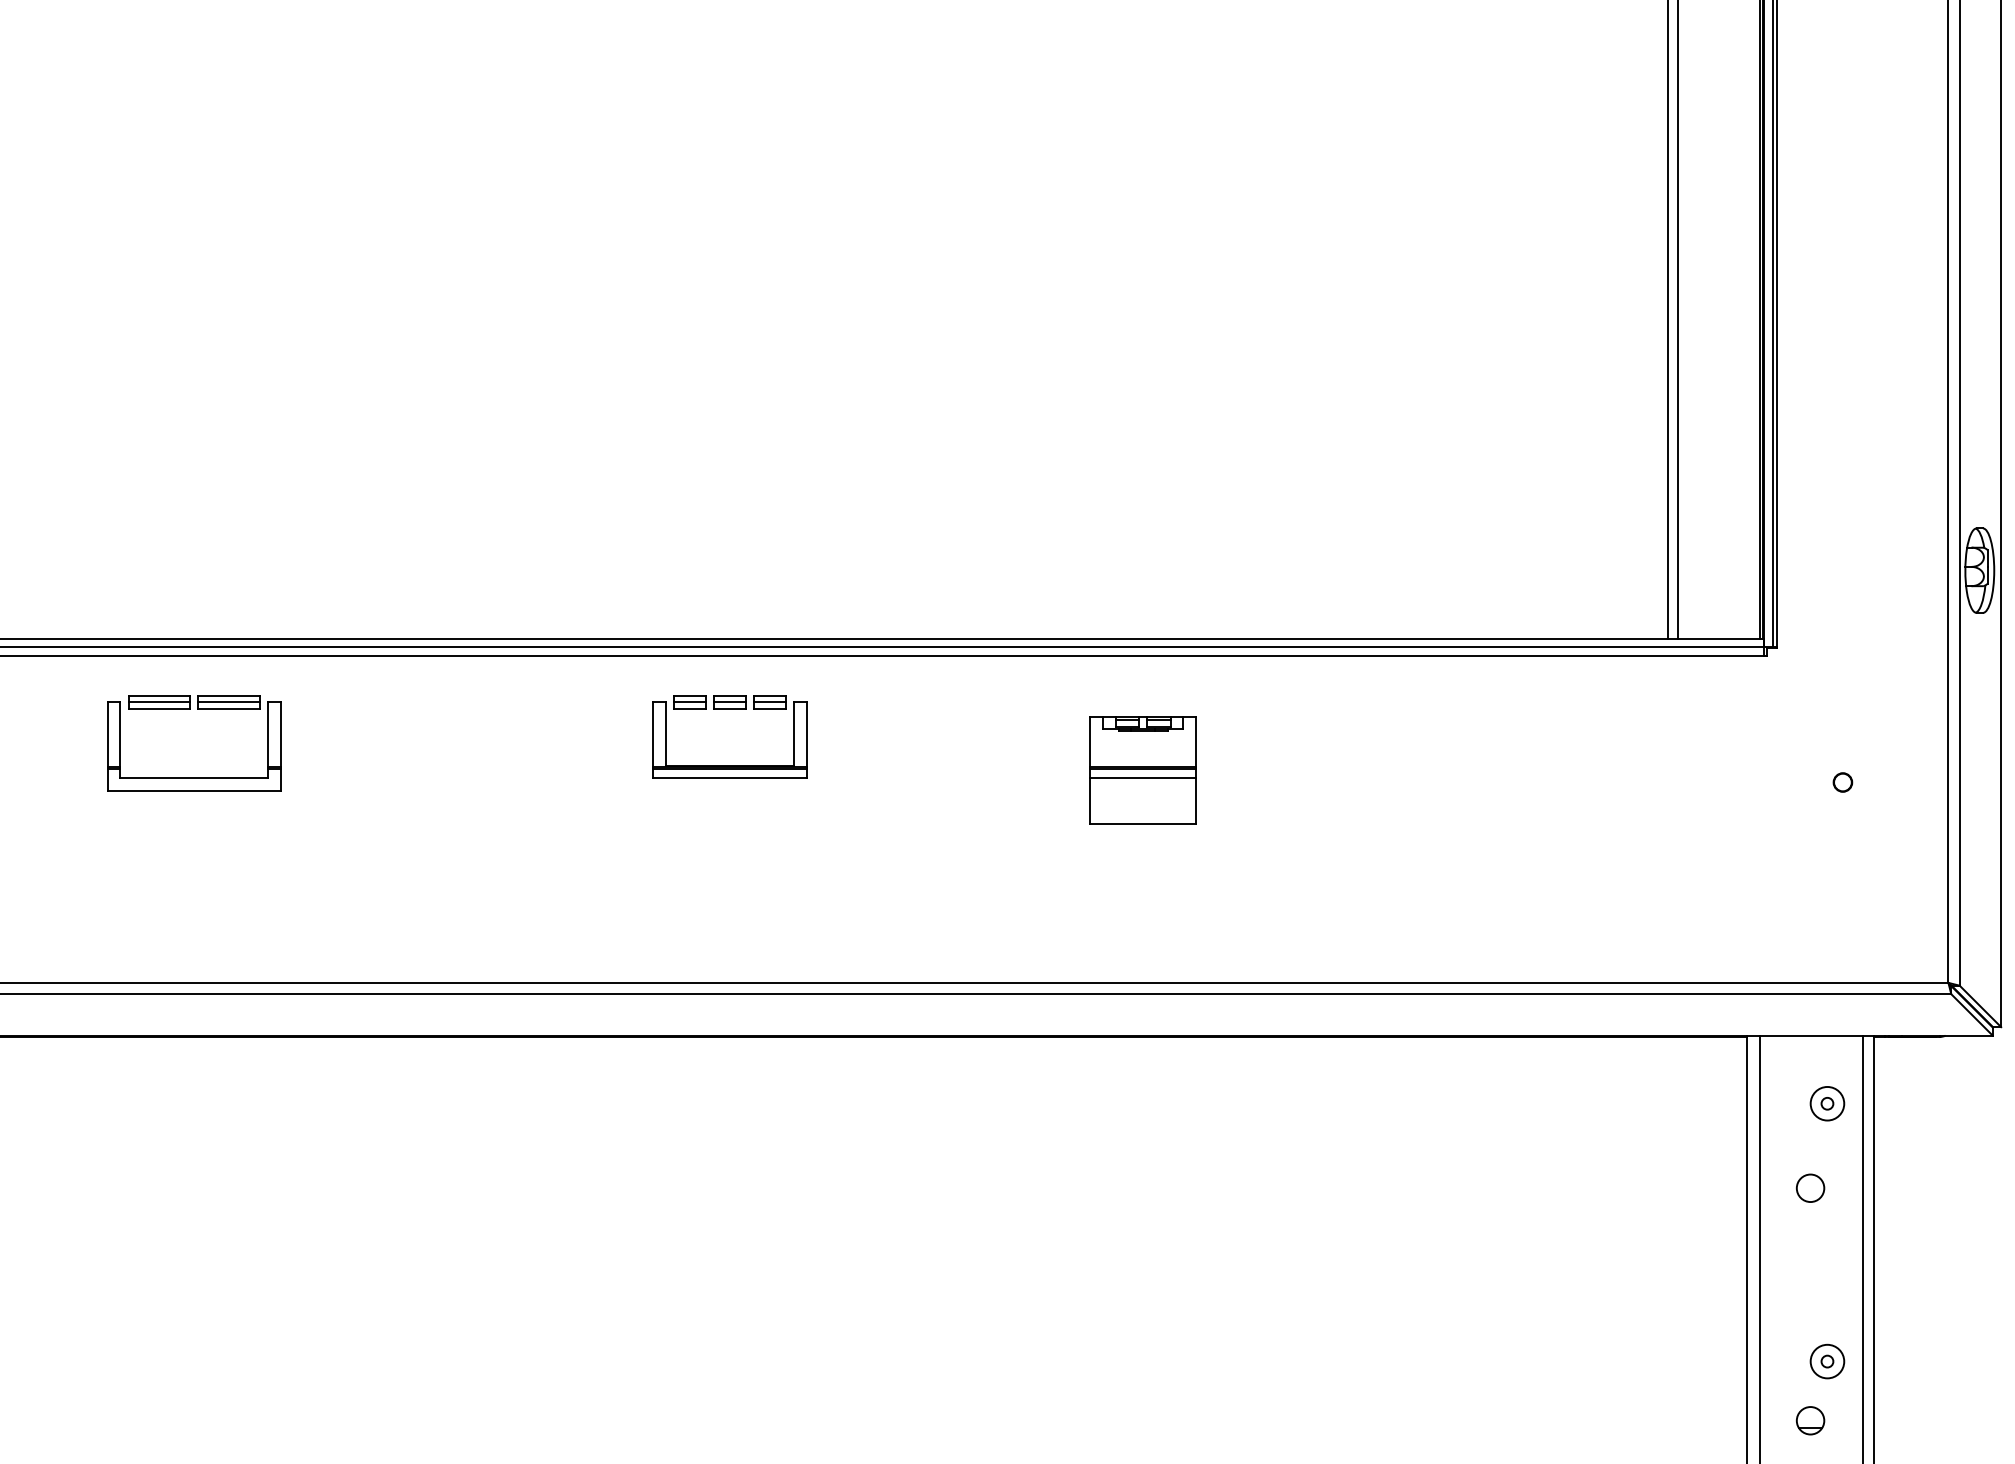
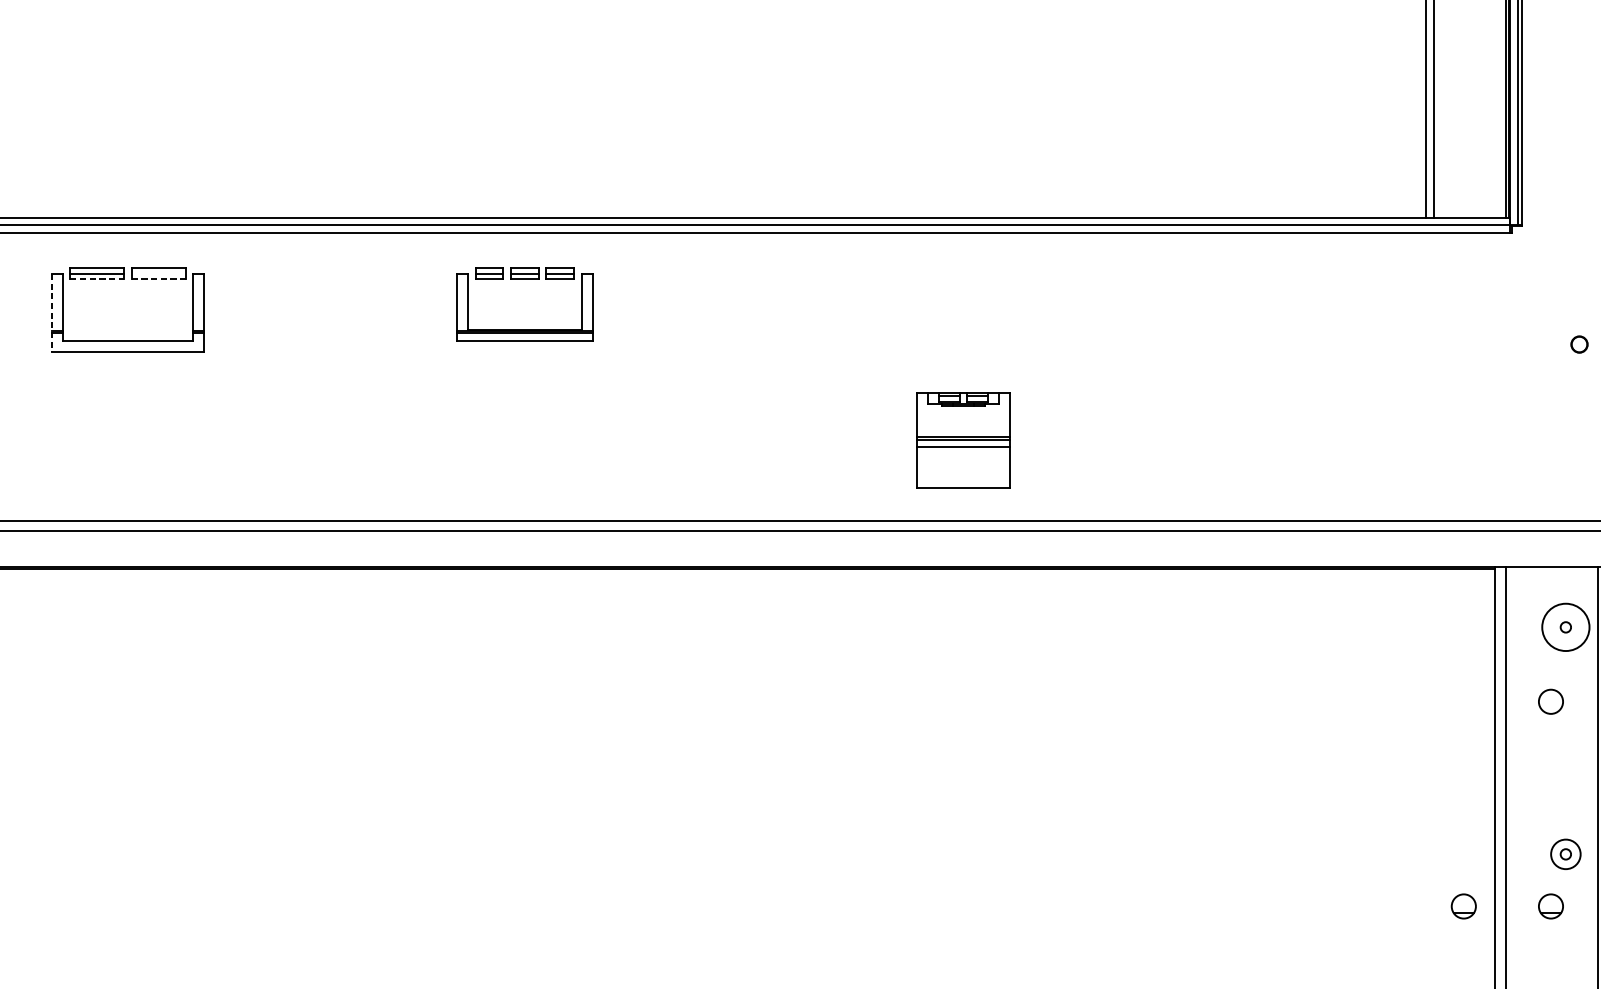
line: (228, 702) -> (158, 274), removed
line: (159, 708) -> (97, 279), solid -> dashed
line: (229, 708) -> (159, 279), solid -> dashed
part: (729, 709) -> (524, 280), moved
line: (107, 747) -> (51, 313), solid -> dashed
part: (1142, 770) -> (962, 440), moved
circle: (1827, 1103) -> (1565, 627), size x1.6
part: (1711, 1420) -> (1463, 906), added

